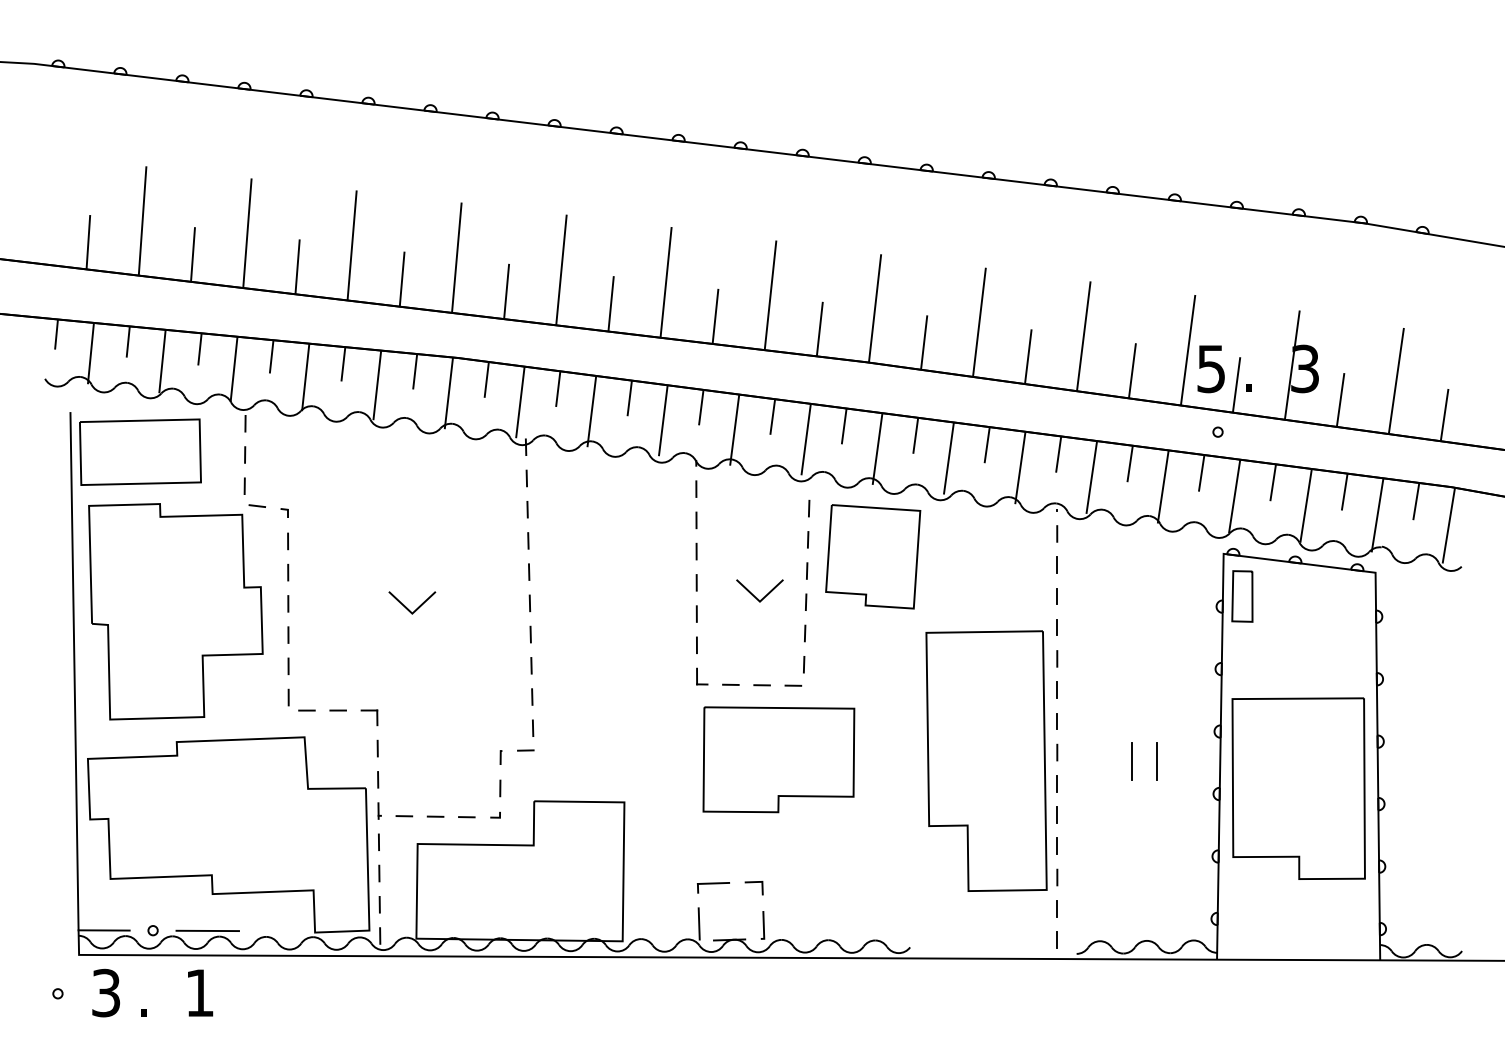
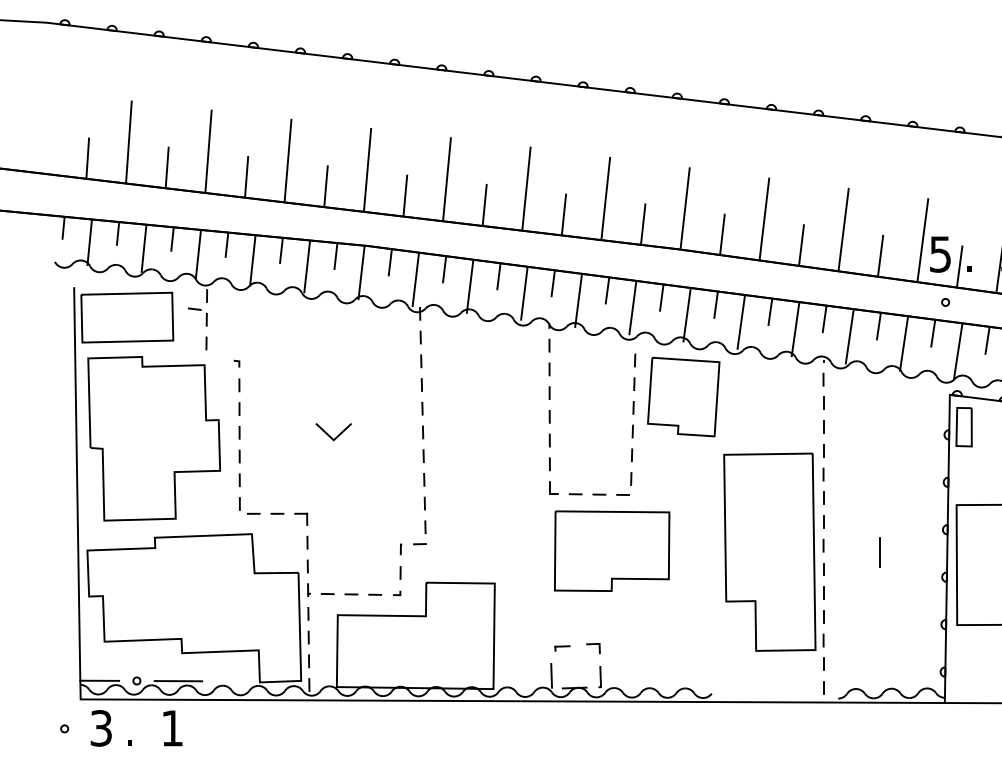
line: (256, 505) -> (194, 308), moved
line: (754, 595) -> (593, 426), removed
line: (1156, 761) -> (898, 552), removed
part: (713, 887) -> (562, 648), size x0.6

